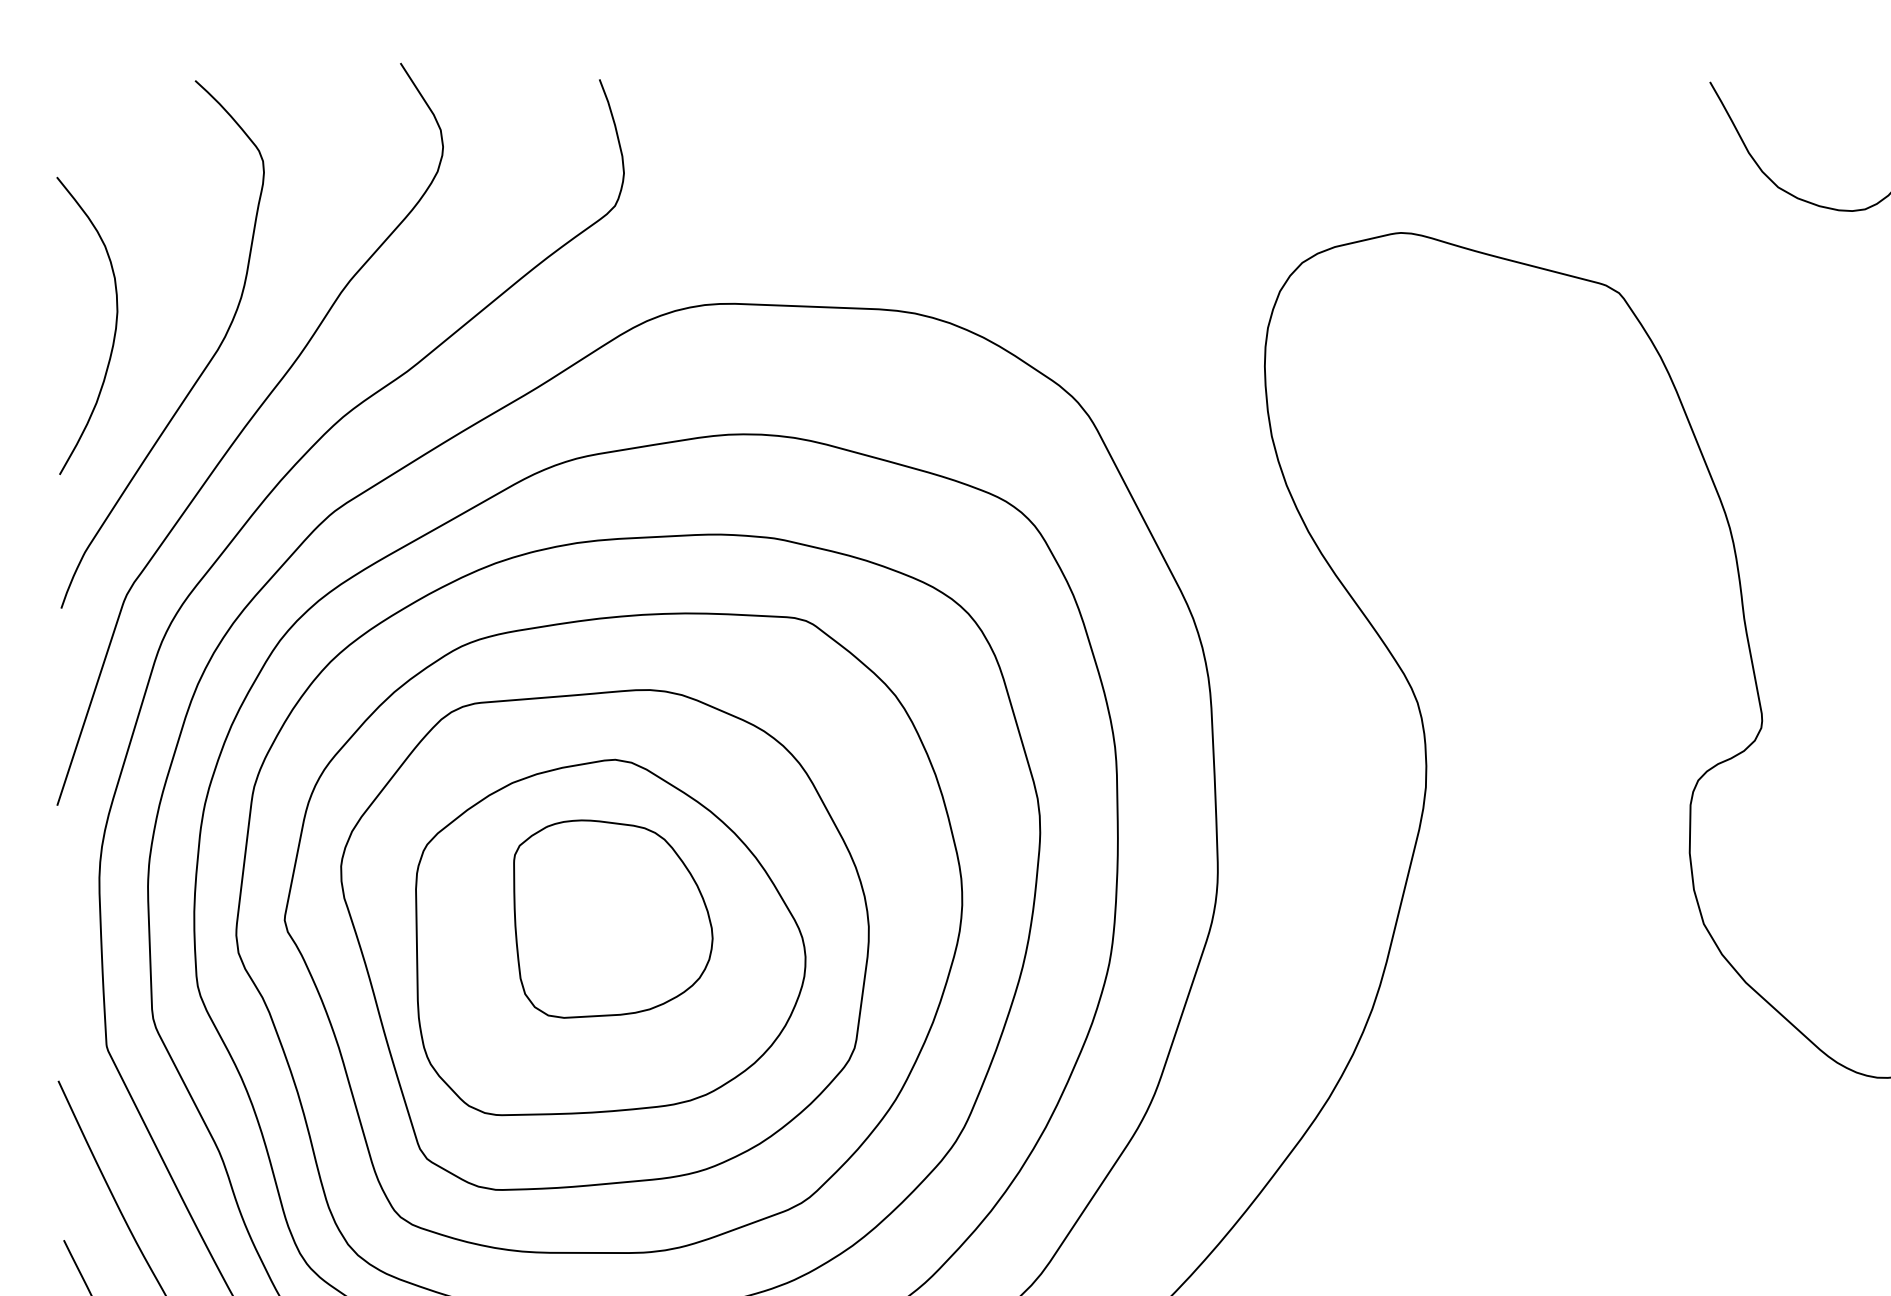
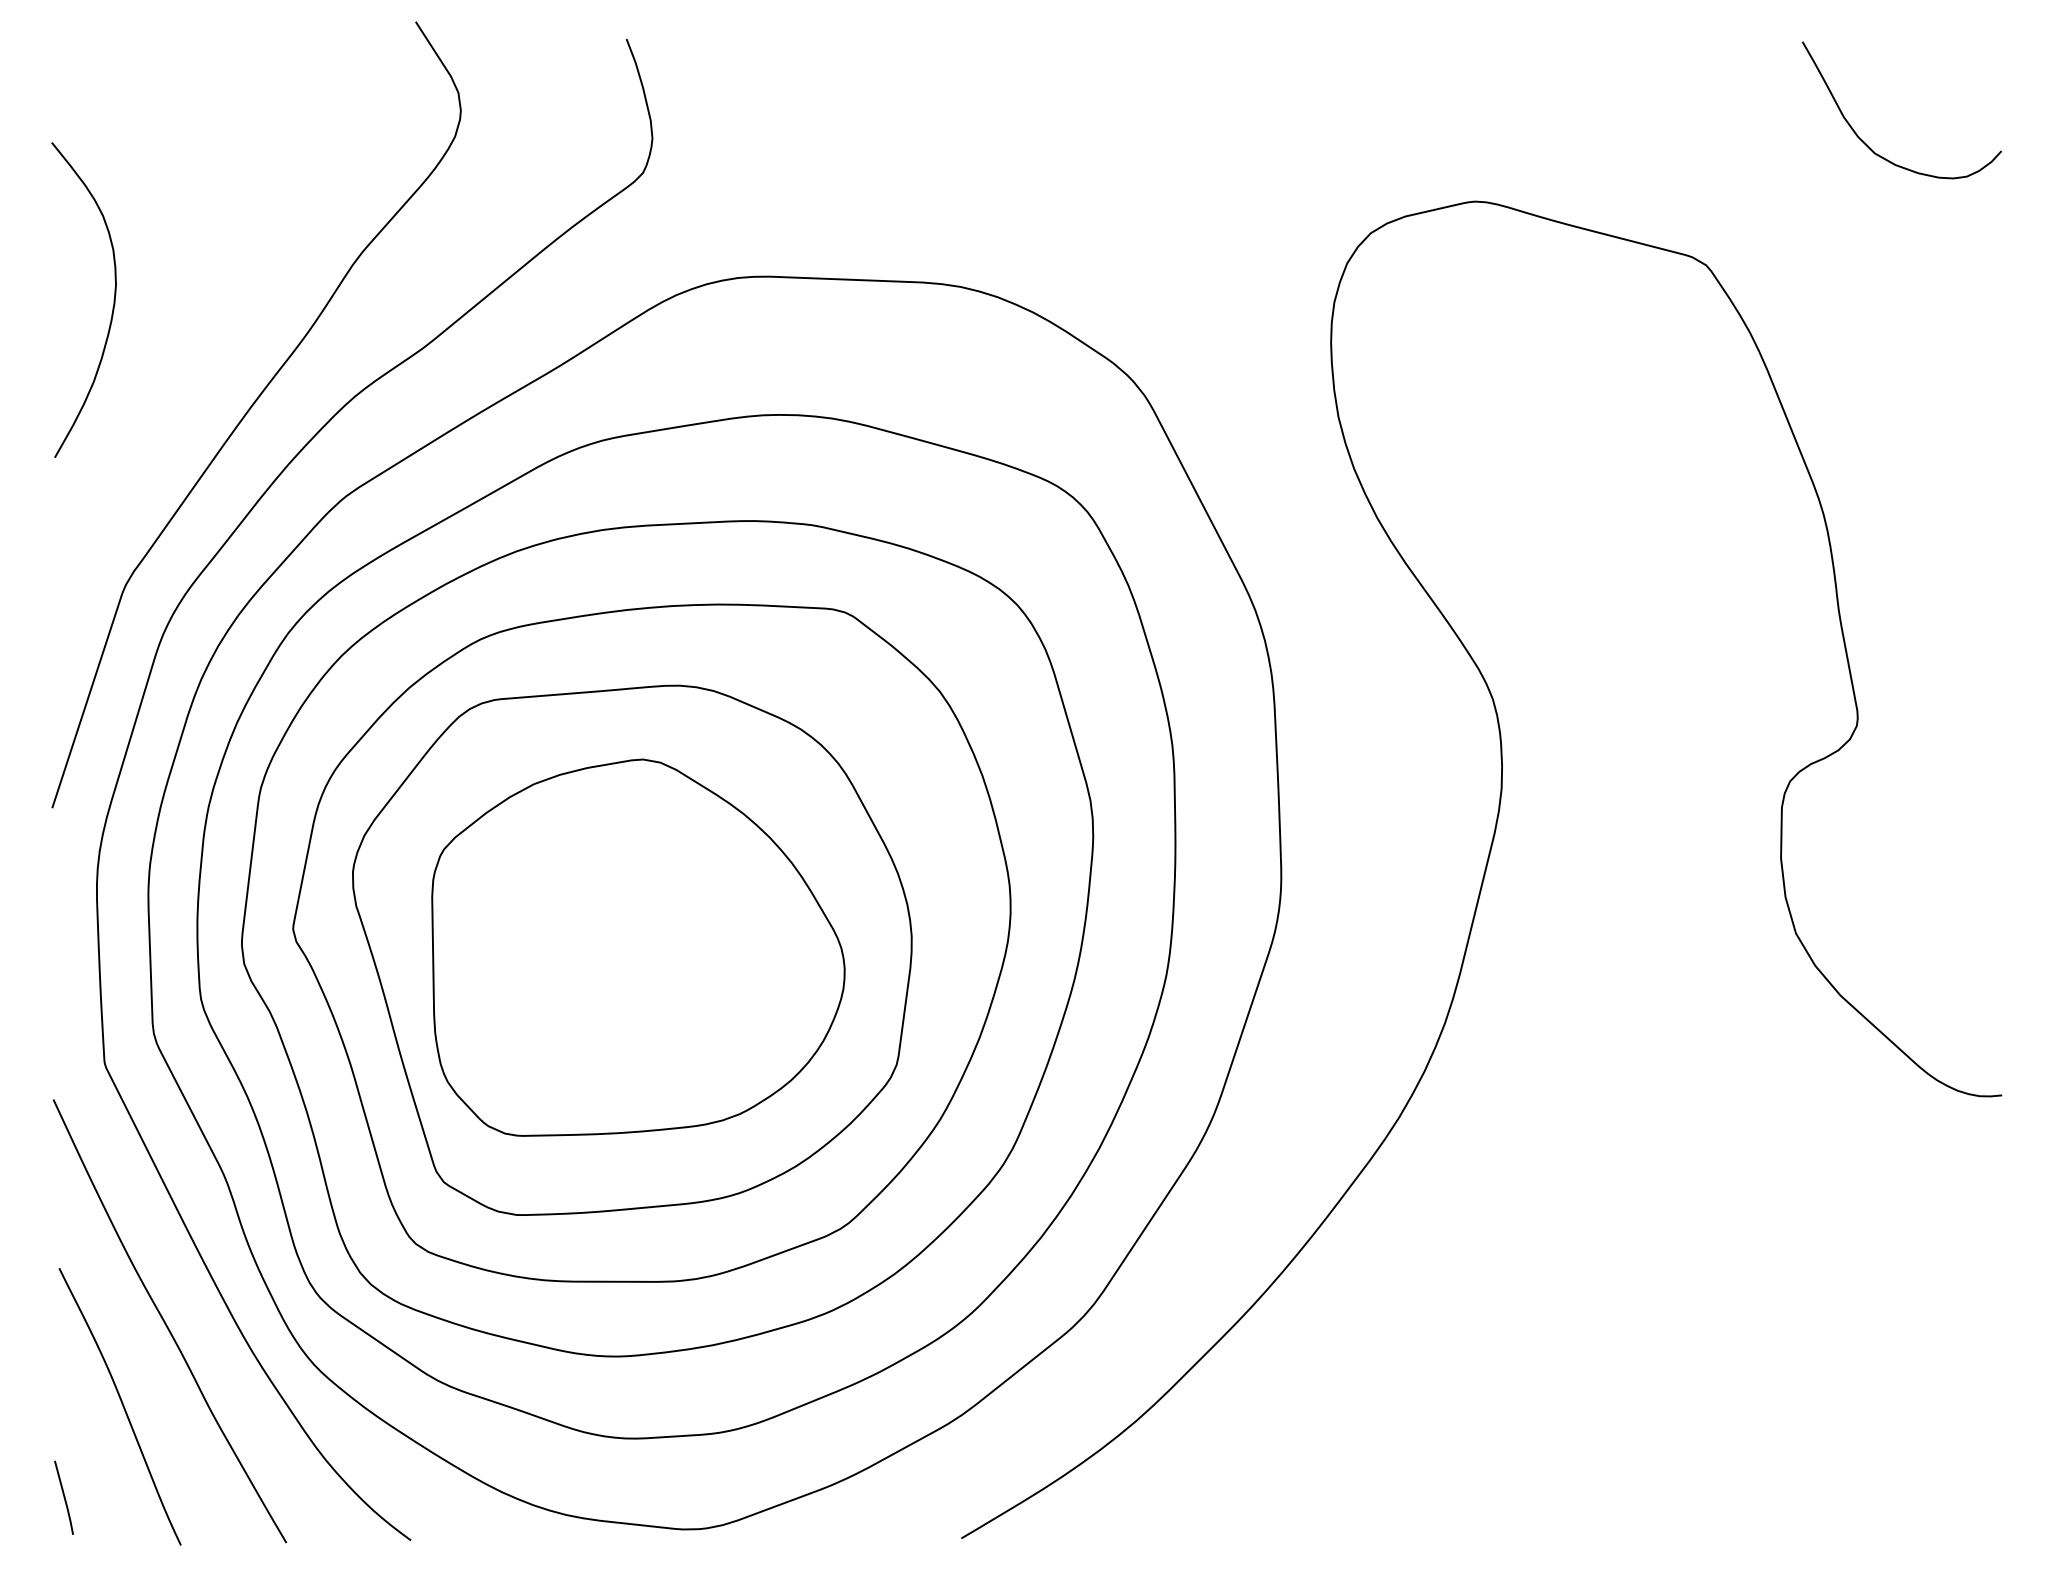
curve: (201, 371) -> (205, 348), removed
part: (613, 918) -> (641, 927), removed

